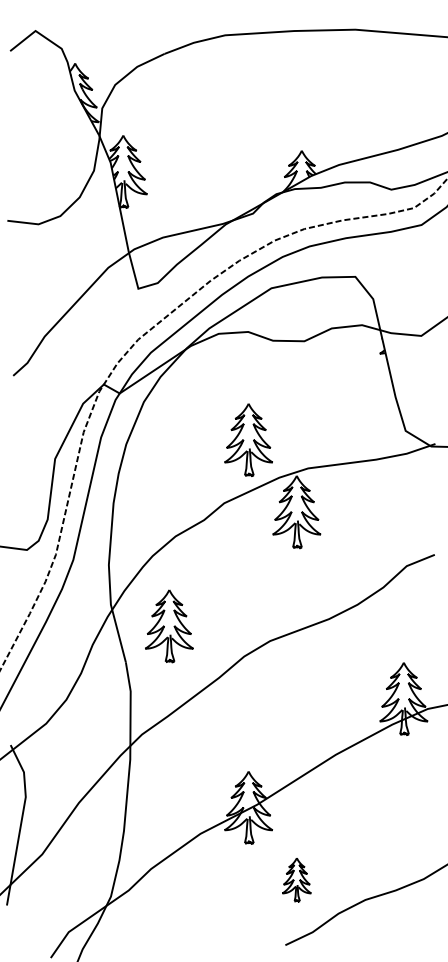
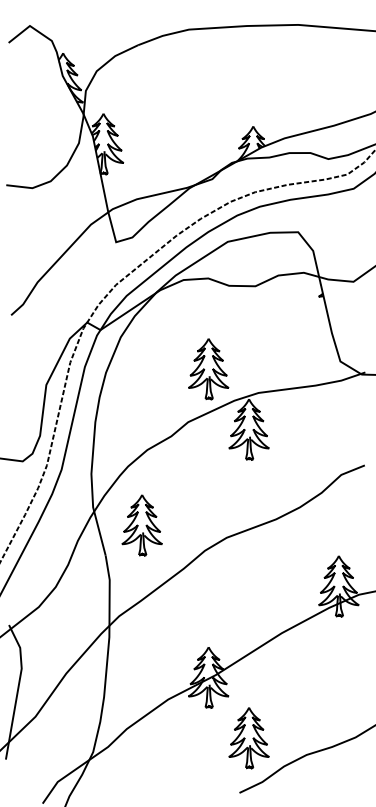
part: (296, 879) -> (248, 737), size x1.67

